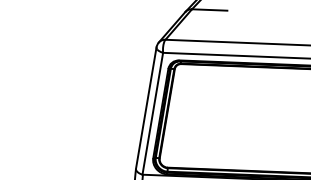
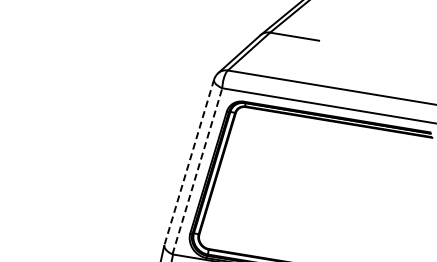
line: (146, 108) -> (189, 162), solid -> dashed
line: (152, 113) -> (197, 171), solid -> dashed

